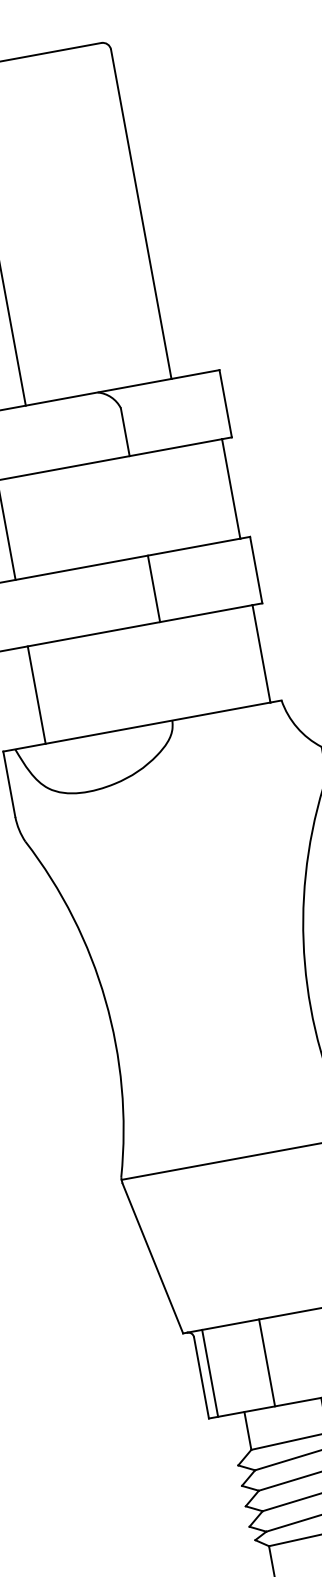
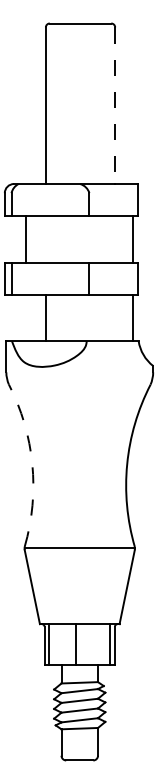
line: (142, 215) -> (115, 106), solid -> dashed
line: (36, 693) -> (46, 317), moved
arc: (105, 1000) -> (32, 464), solid -> dashed

